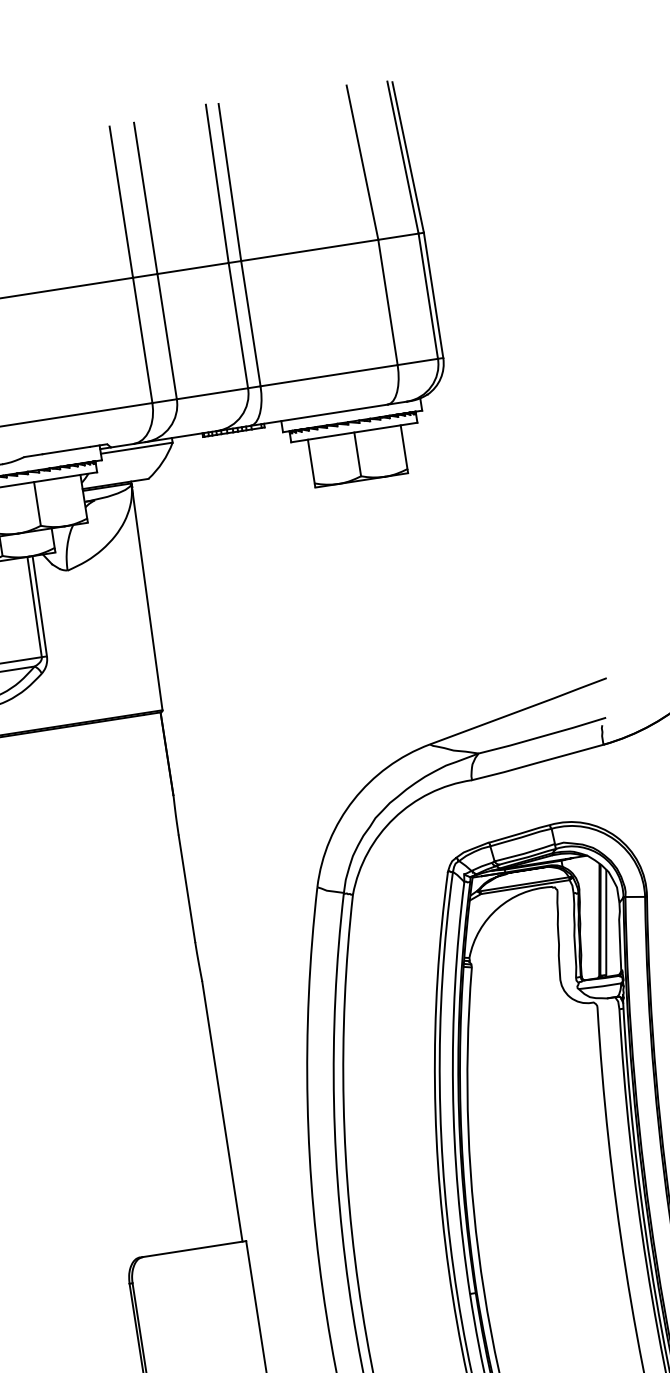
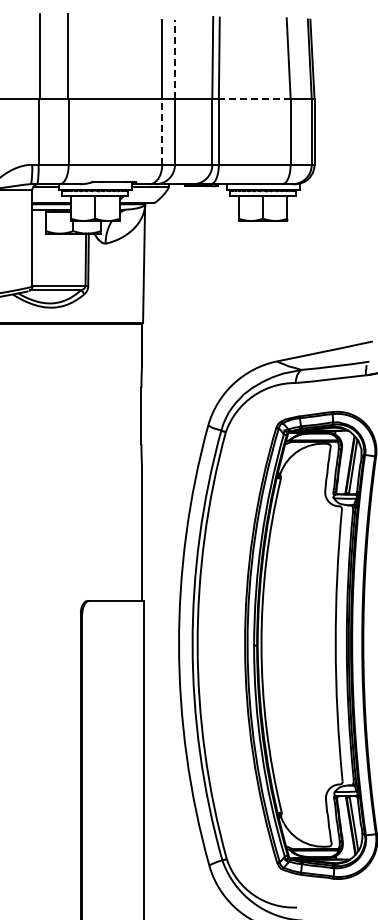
line: (146, 198) -> (175, 59), solid -> dashed
line: (309, 251) -> (254, 99), solid -> dashed
line: (143, 341) -> (162, 132), solid -> dashed

